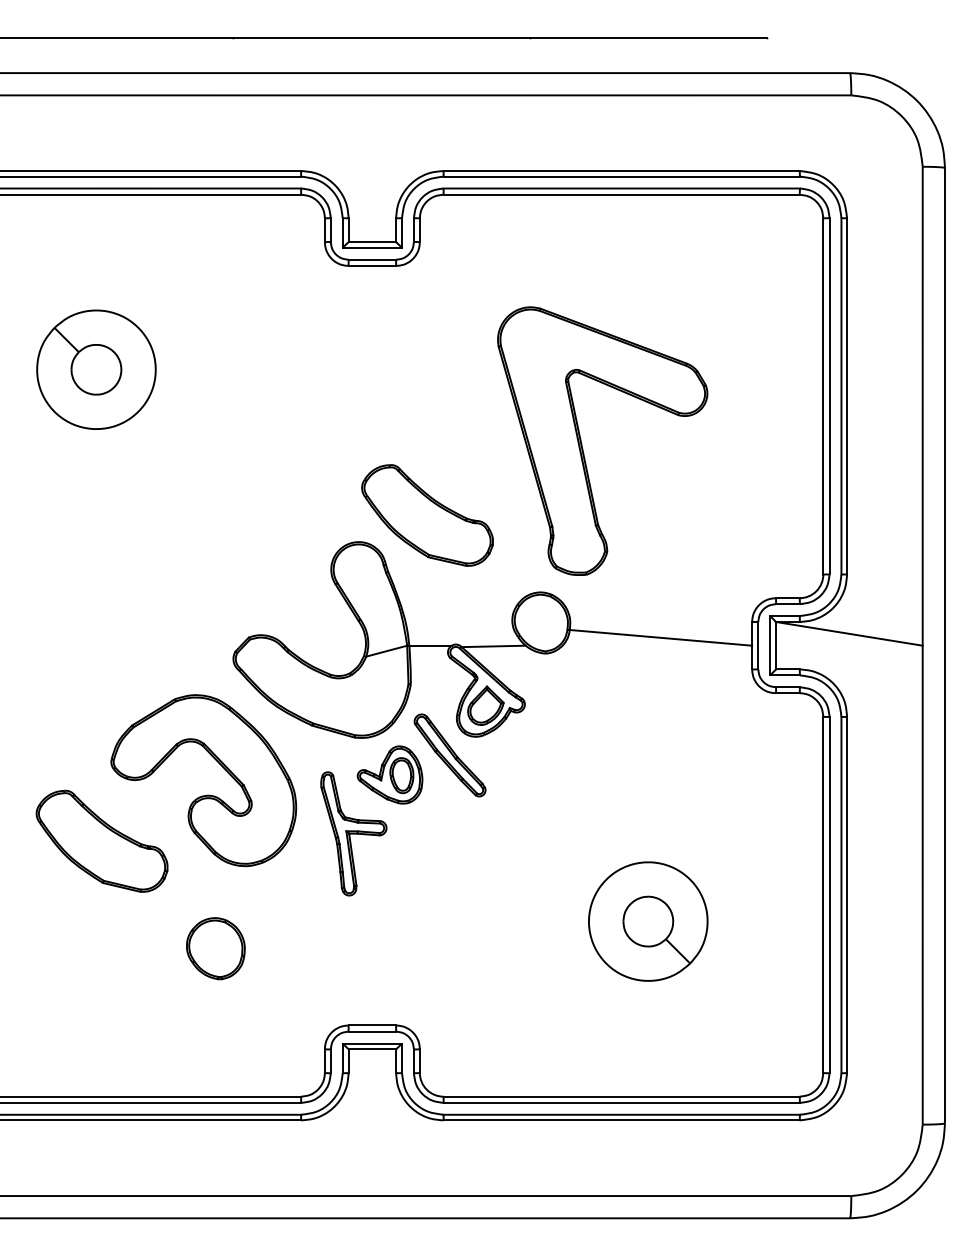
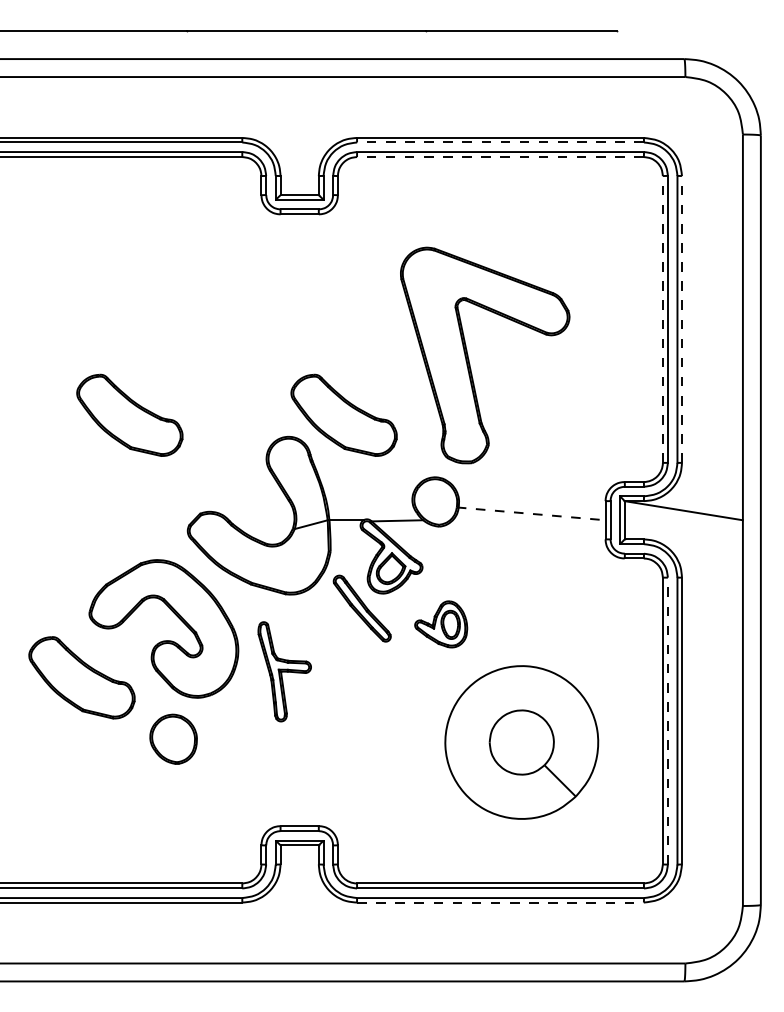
line: (621, 176) -> (500, 142), solid -> dashed
line: (621, 194) -> (500, 156), solid -> dashed
part: (96, 369) -> (77, 297), removed
line: (823, 396) -> (663, 319), solid -> dashed
line: (847, 396) -> (682, 319), solid -> dashed
part: (161, 515) -> (129, 415), added
line: (659, 637) -> (530, 513), solid -> dashed
part: (389, 774) -> (440, 623), moved
line: (829, 894) -> (667, 720), solid -> dashed
part: (648, 921) -> (522, 742), size x1.6
part: (215, 948) -> (173, 739), moved
line: (622, 1120) -> (501, 902), solid -> dashed

